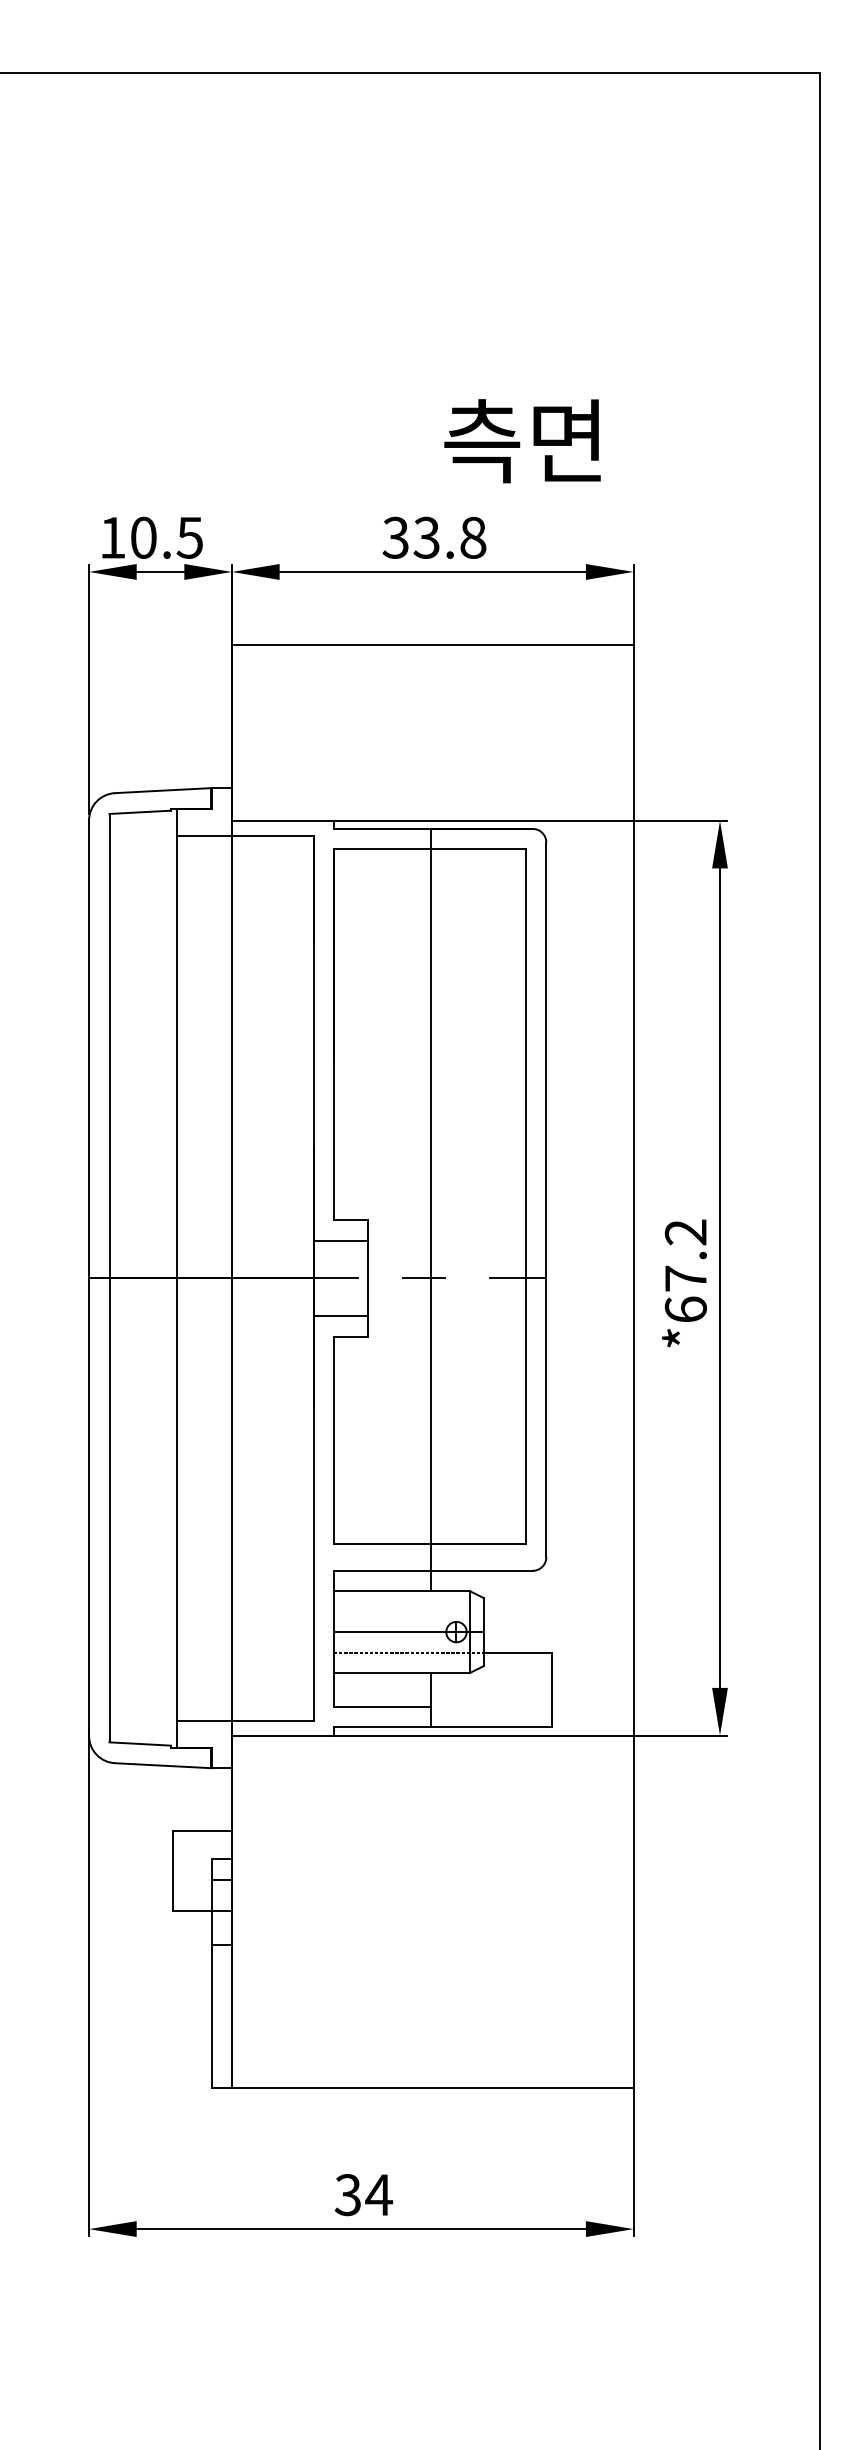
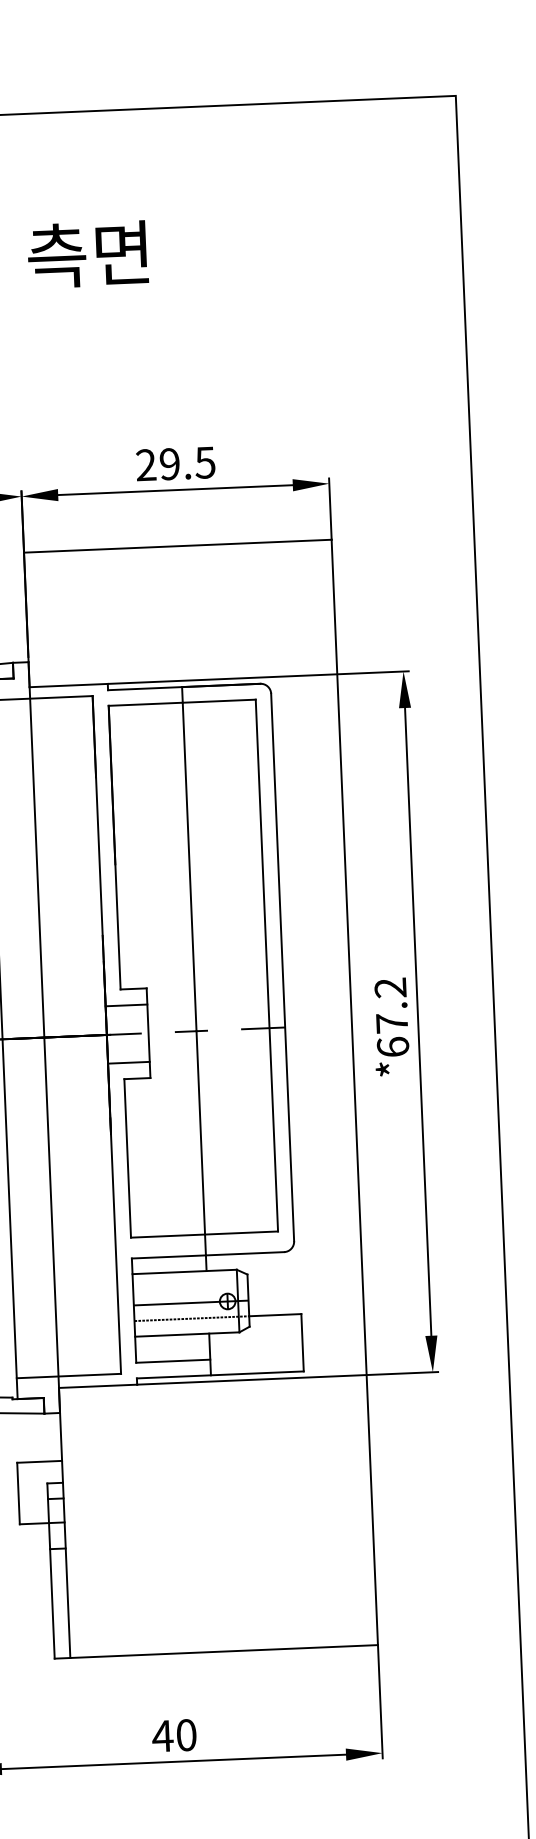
text: (522, 441) -> (87, 254), moved
text: (434, 537) -> (175, 463), 33.8 -> 29.5
text: (363, 2195) -> (174, 1736), 34 -> 40

